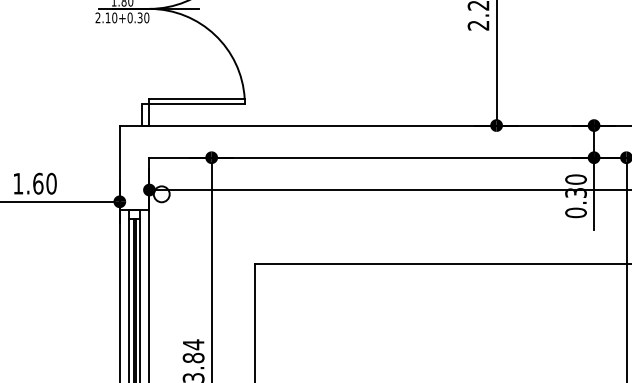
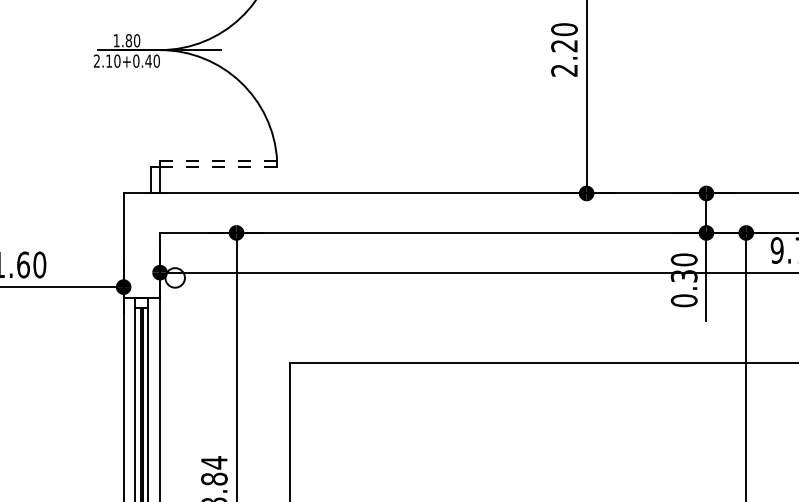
text: (140, 17) -> (148, 60), 2.10+0.30 -> 2.10+0.40
line: (197, 98) -> (218, 160), solid -> dashed
line: (197, 104) -> (218, 167), solid -> dashed

